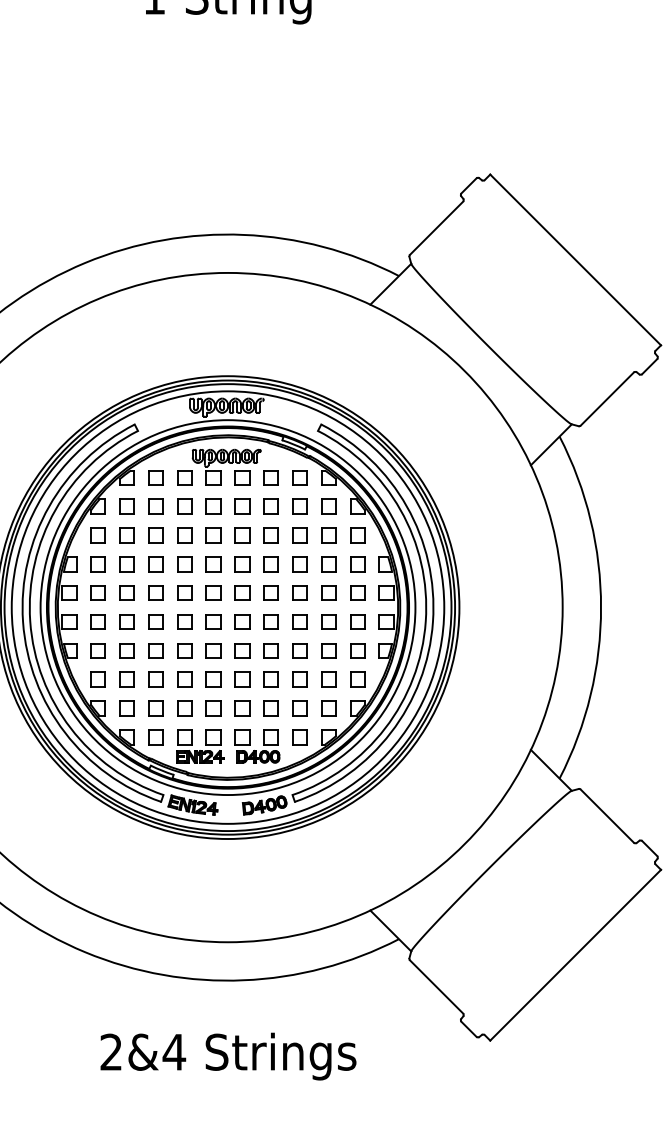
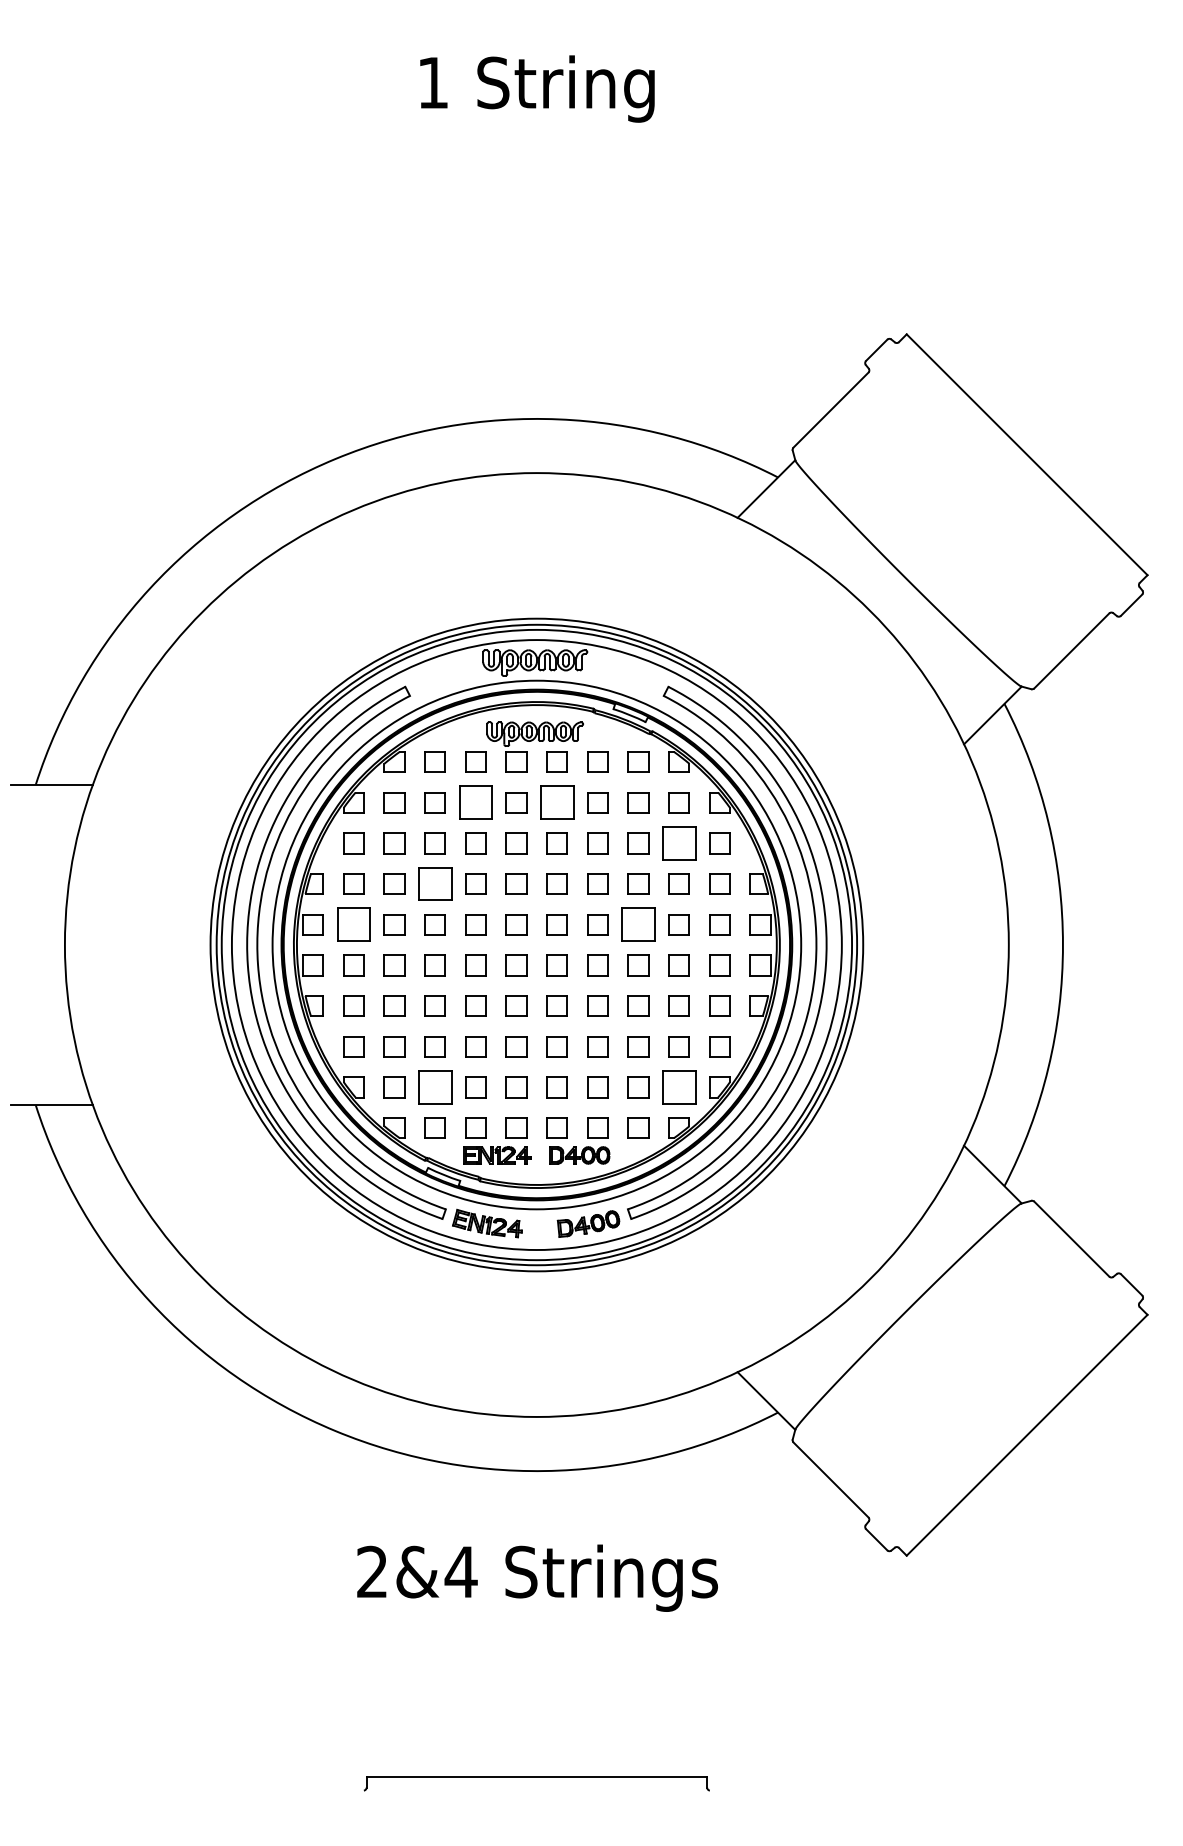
part: (184, 506) -> (475, 802), size x1.6
part: (241, 506) -> (556, 802), size x1.6
part: (328, 535) -> (678, 843), size x1.6
part: (155, 563) -> (434, 883), size x1.6
part: (97, 593) -> (353, 924), size x1.6
part: (300, 593) -> (638, 924), size x1.6
part: (155, 708) -> (434, 1087), size x1.6
part: (328, 708) -> (678, 1087), size x1.6

